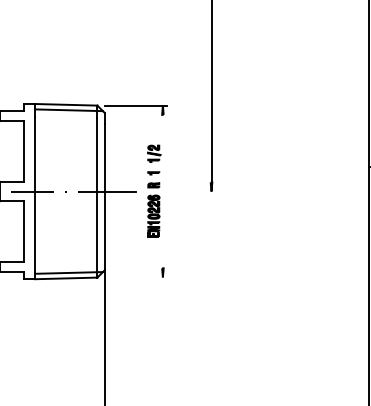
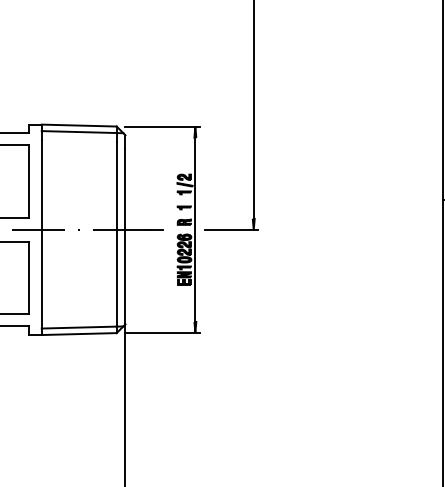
line: (163, 191) -> (195, 229), added
line: (192, 191) -> (231, 229), added
line: (135, 277) -> (162, 332), added

